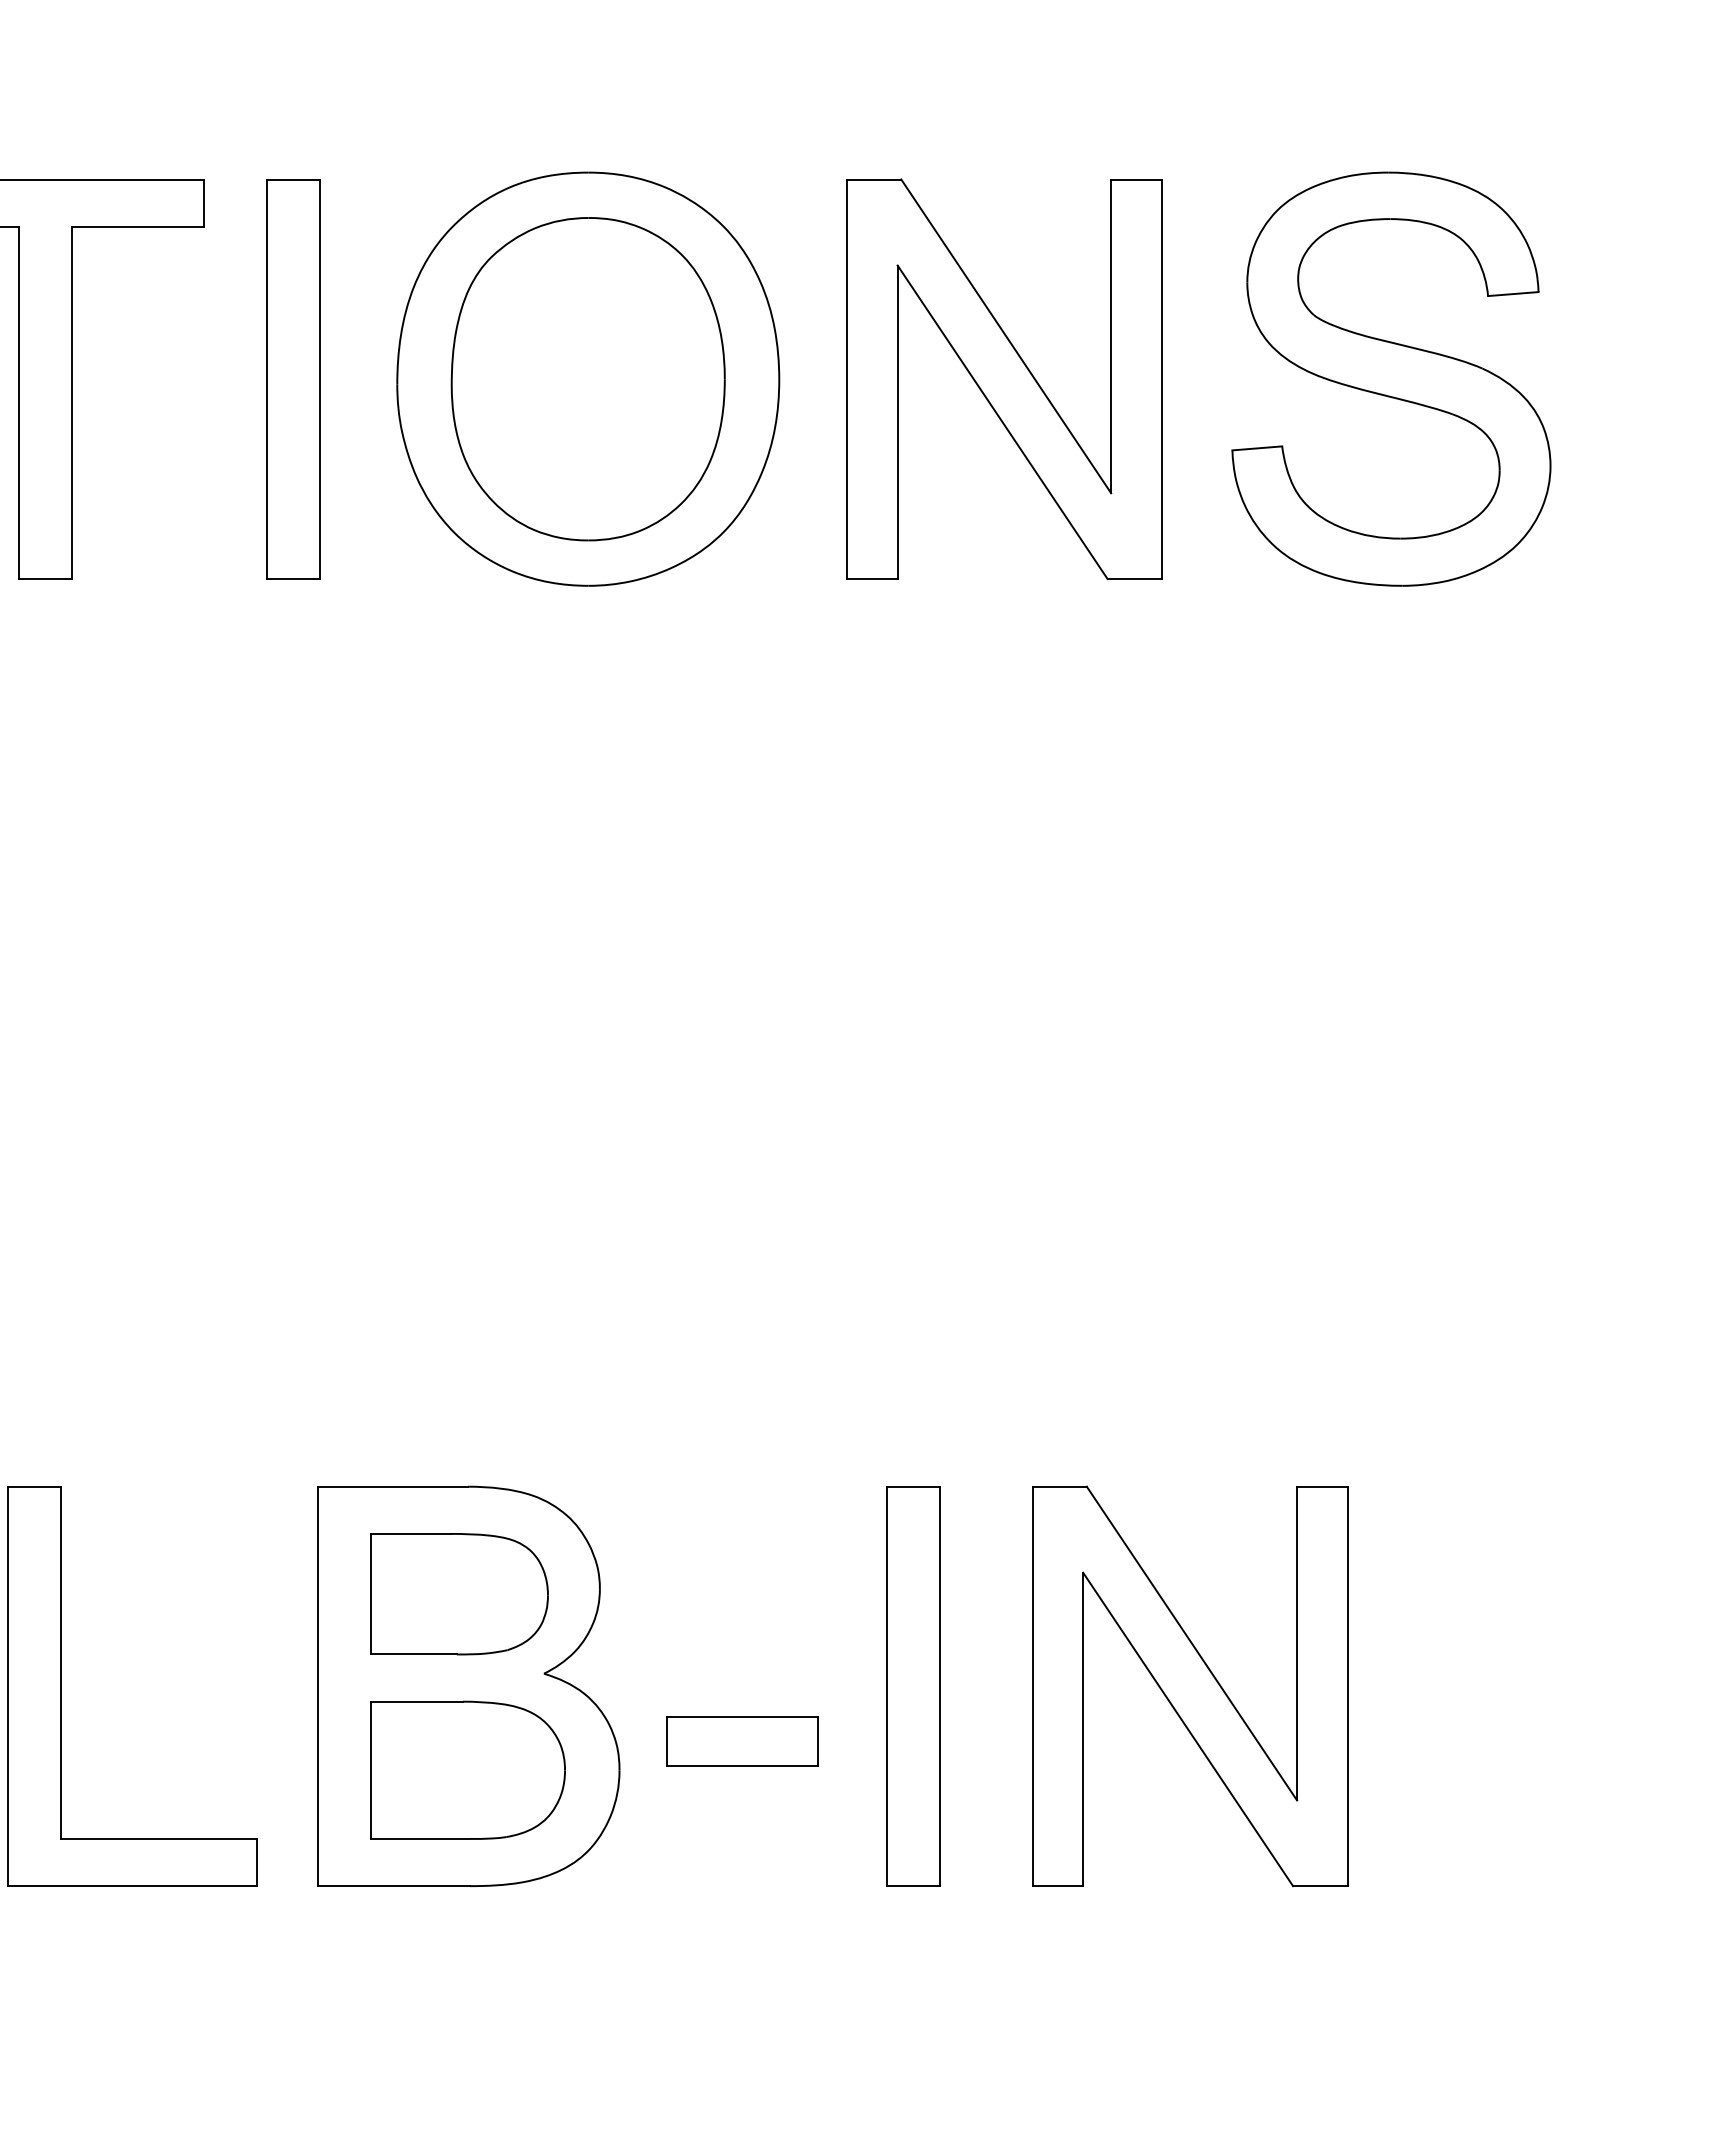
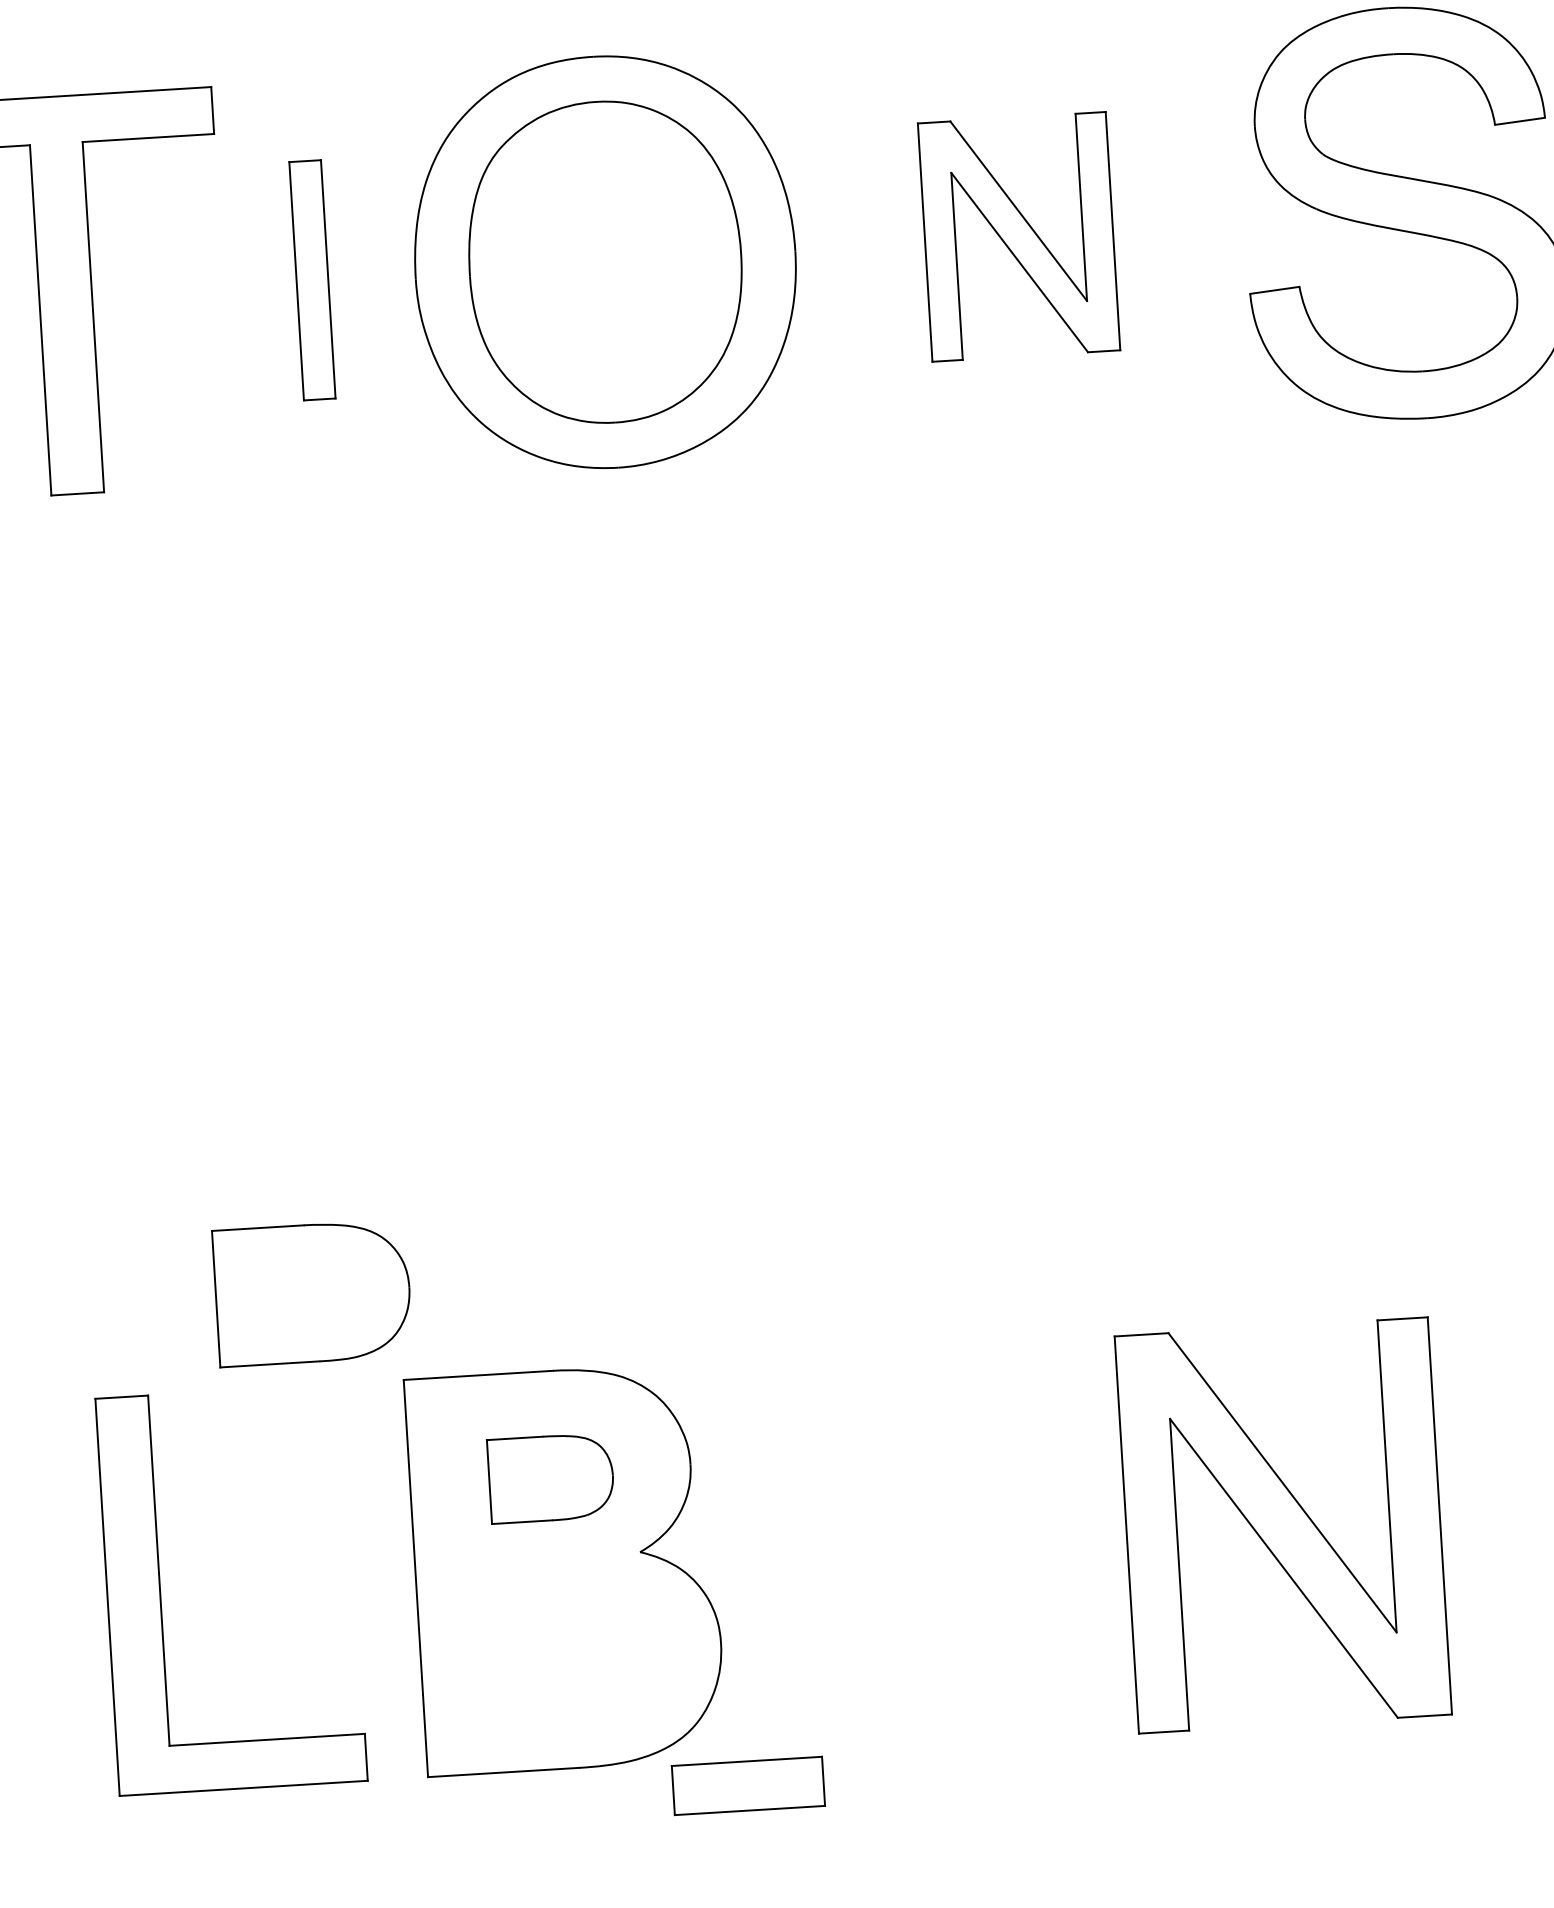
part: (1004, 378) -> (1019, 236), size x0.6
part: (293, 379) -> (312, 280), size x0.6
part: (459, 1594) -> (551, 1478), size x0.7
part: (913, 1686) -> (1008, 1542), removed
part: (742, 1741) -> (748, 1785), moved
part: (467, 1769) -> (312, 1292), moved

